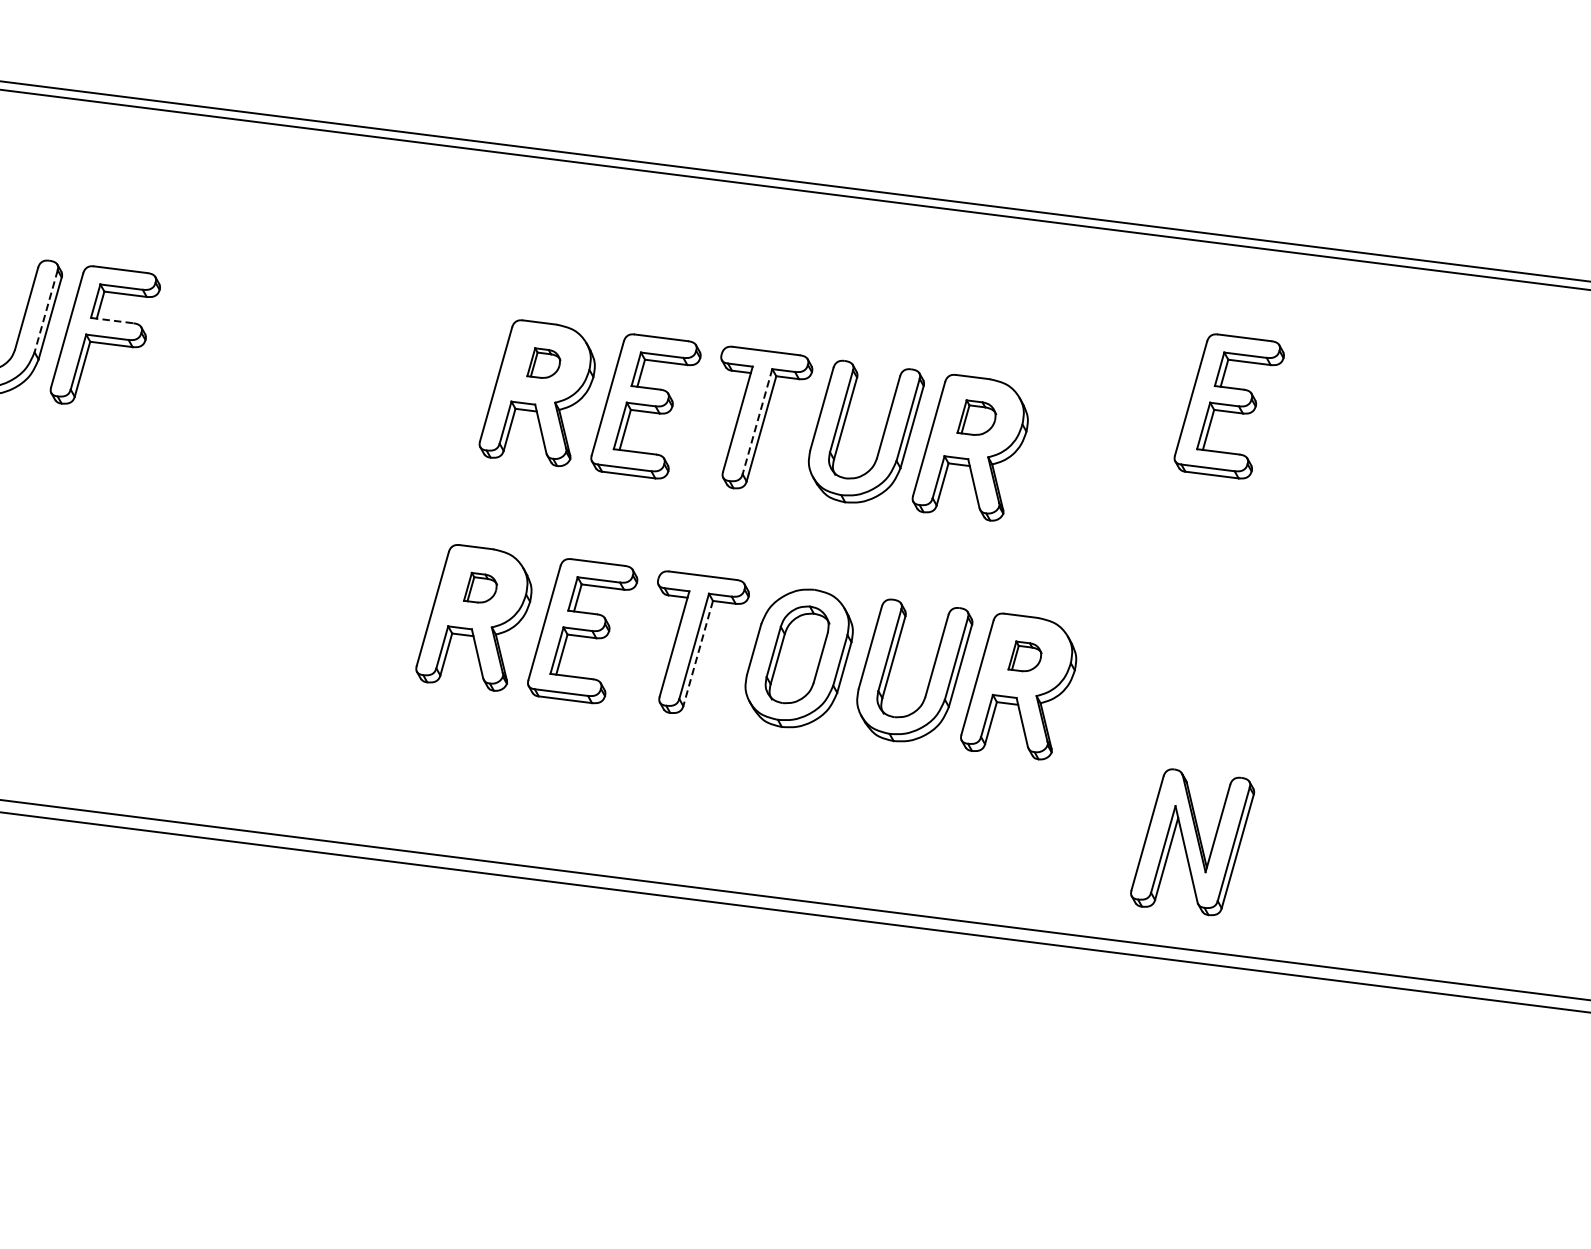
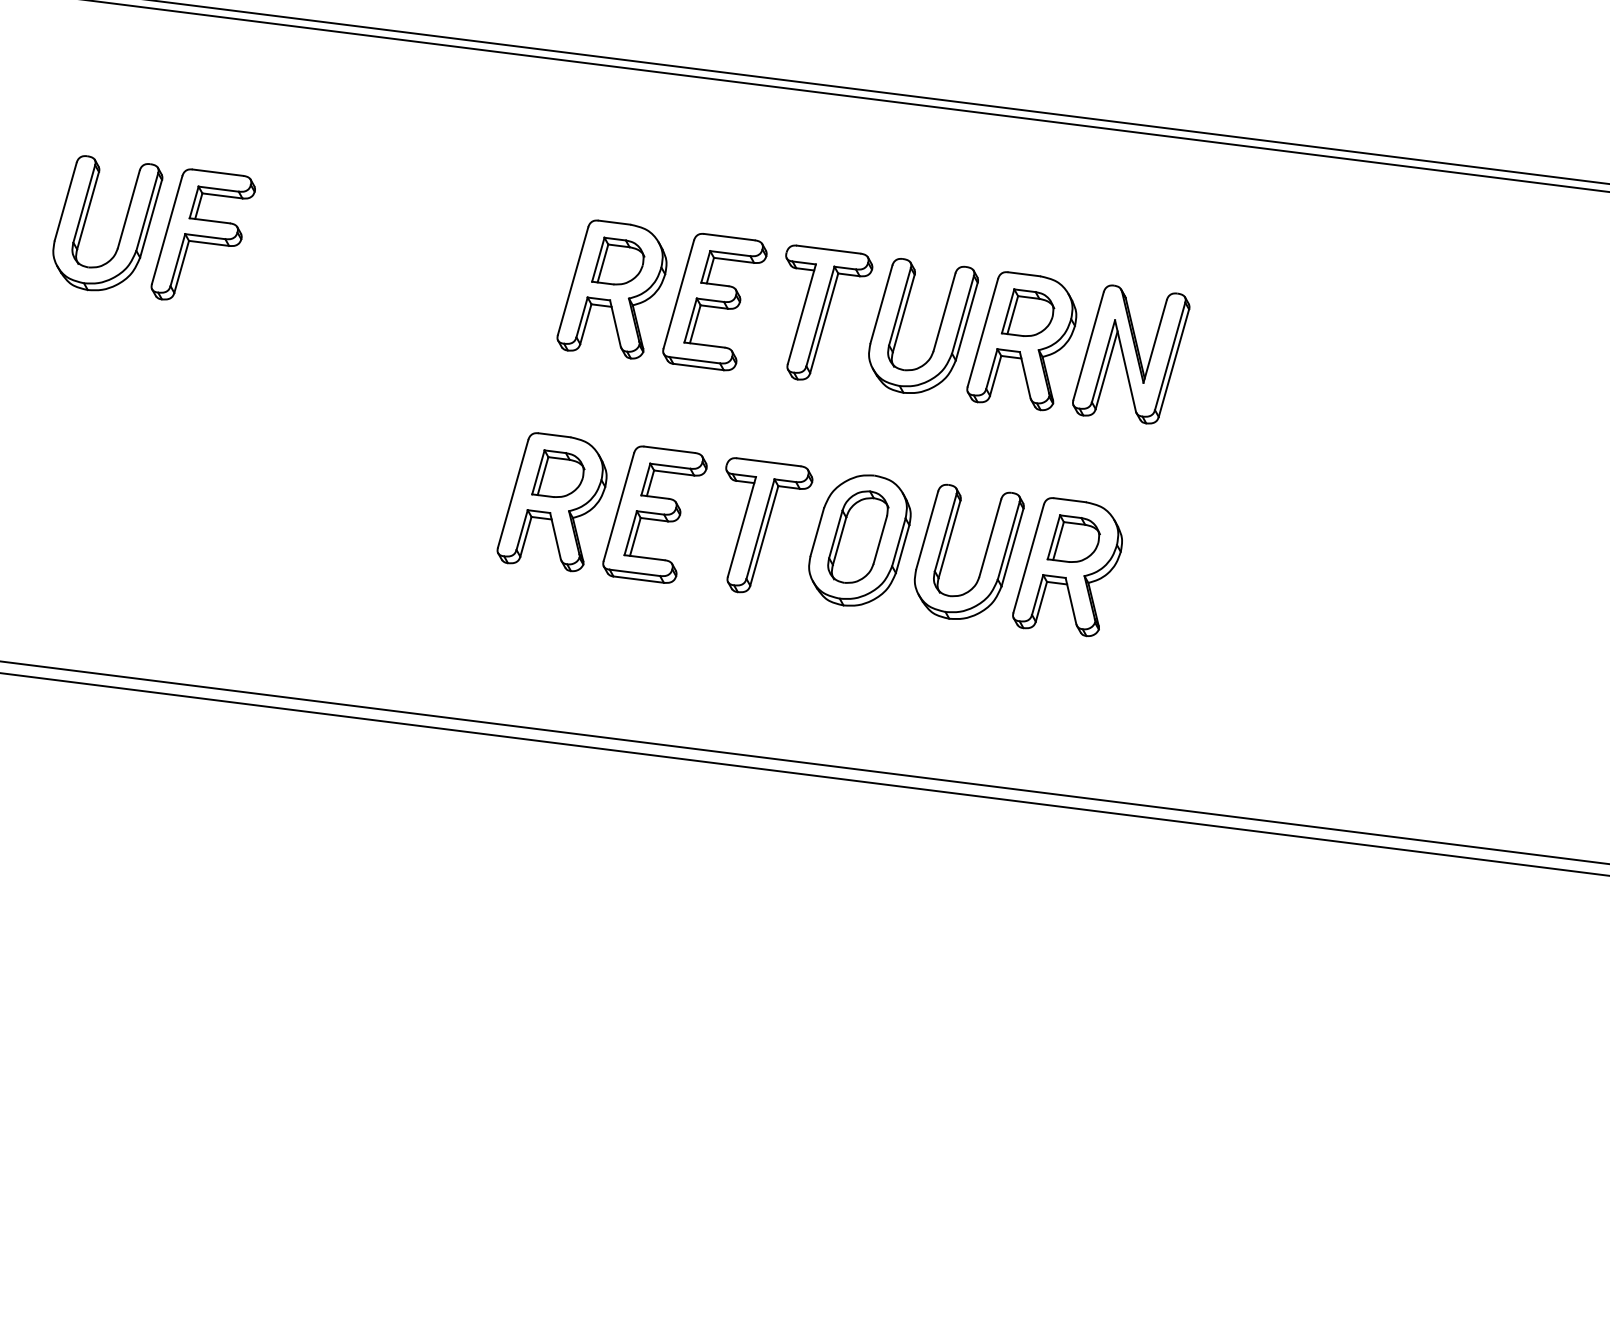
line: (46, 311) -> (147, 212), dashed -> solid
line: (112, 320) -> (210, 220), dashed -> solid
part: (544, 362) -> (618, 260), size x1.67
part: (1228, 406) -> (1266, 302), removed
part: (976, 417) -> (1027, 312), size x1.43
line: (757, 421) -> (820, 316), dashed -> solid
part: (480, 587) -> (558, 473), size x1.67
line: (698, 653) -> (764, 535), dashed -> solid
part: (1024, 656) -> (1073, 538), size x1.67
part: (1192, 842) -> (1131, 354), moved

